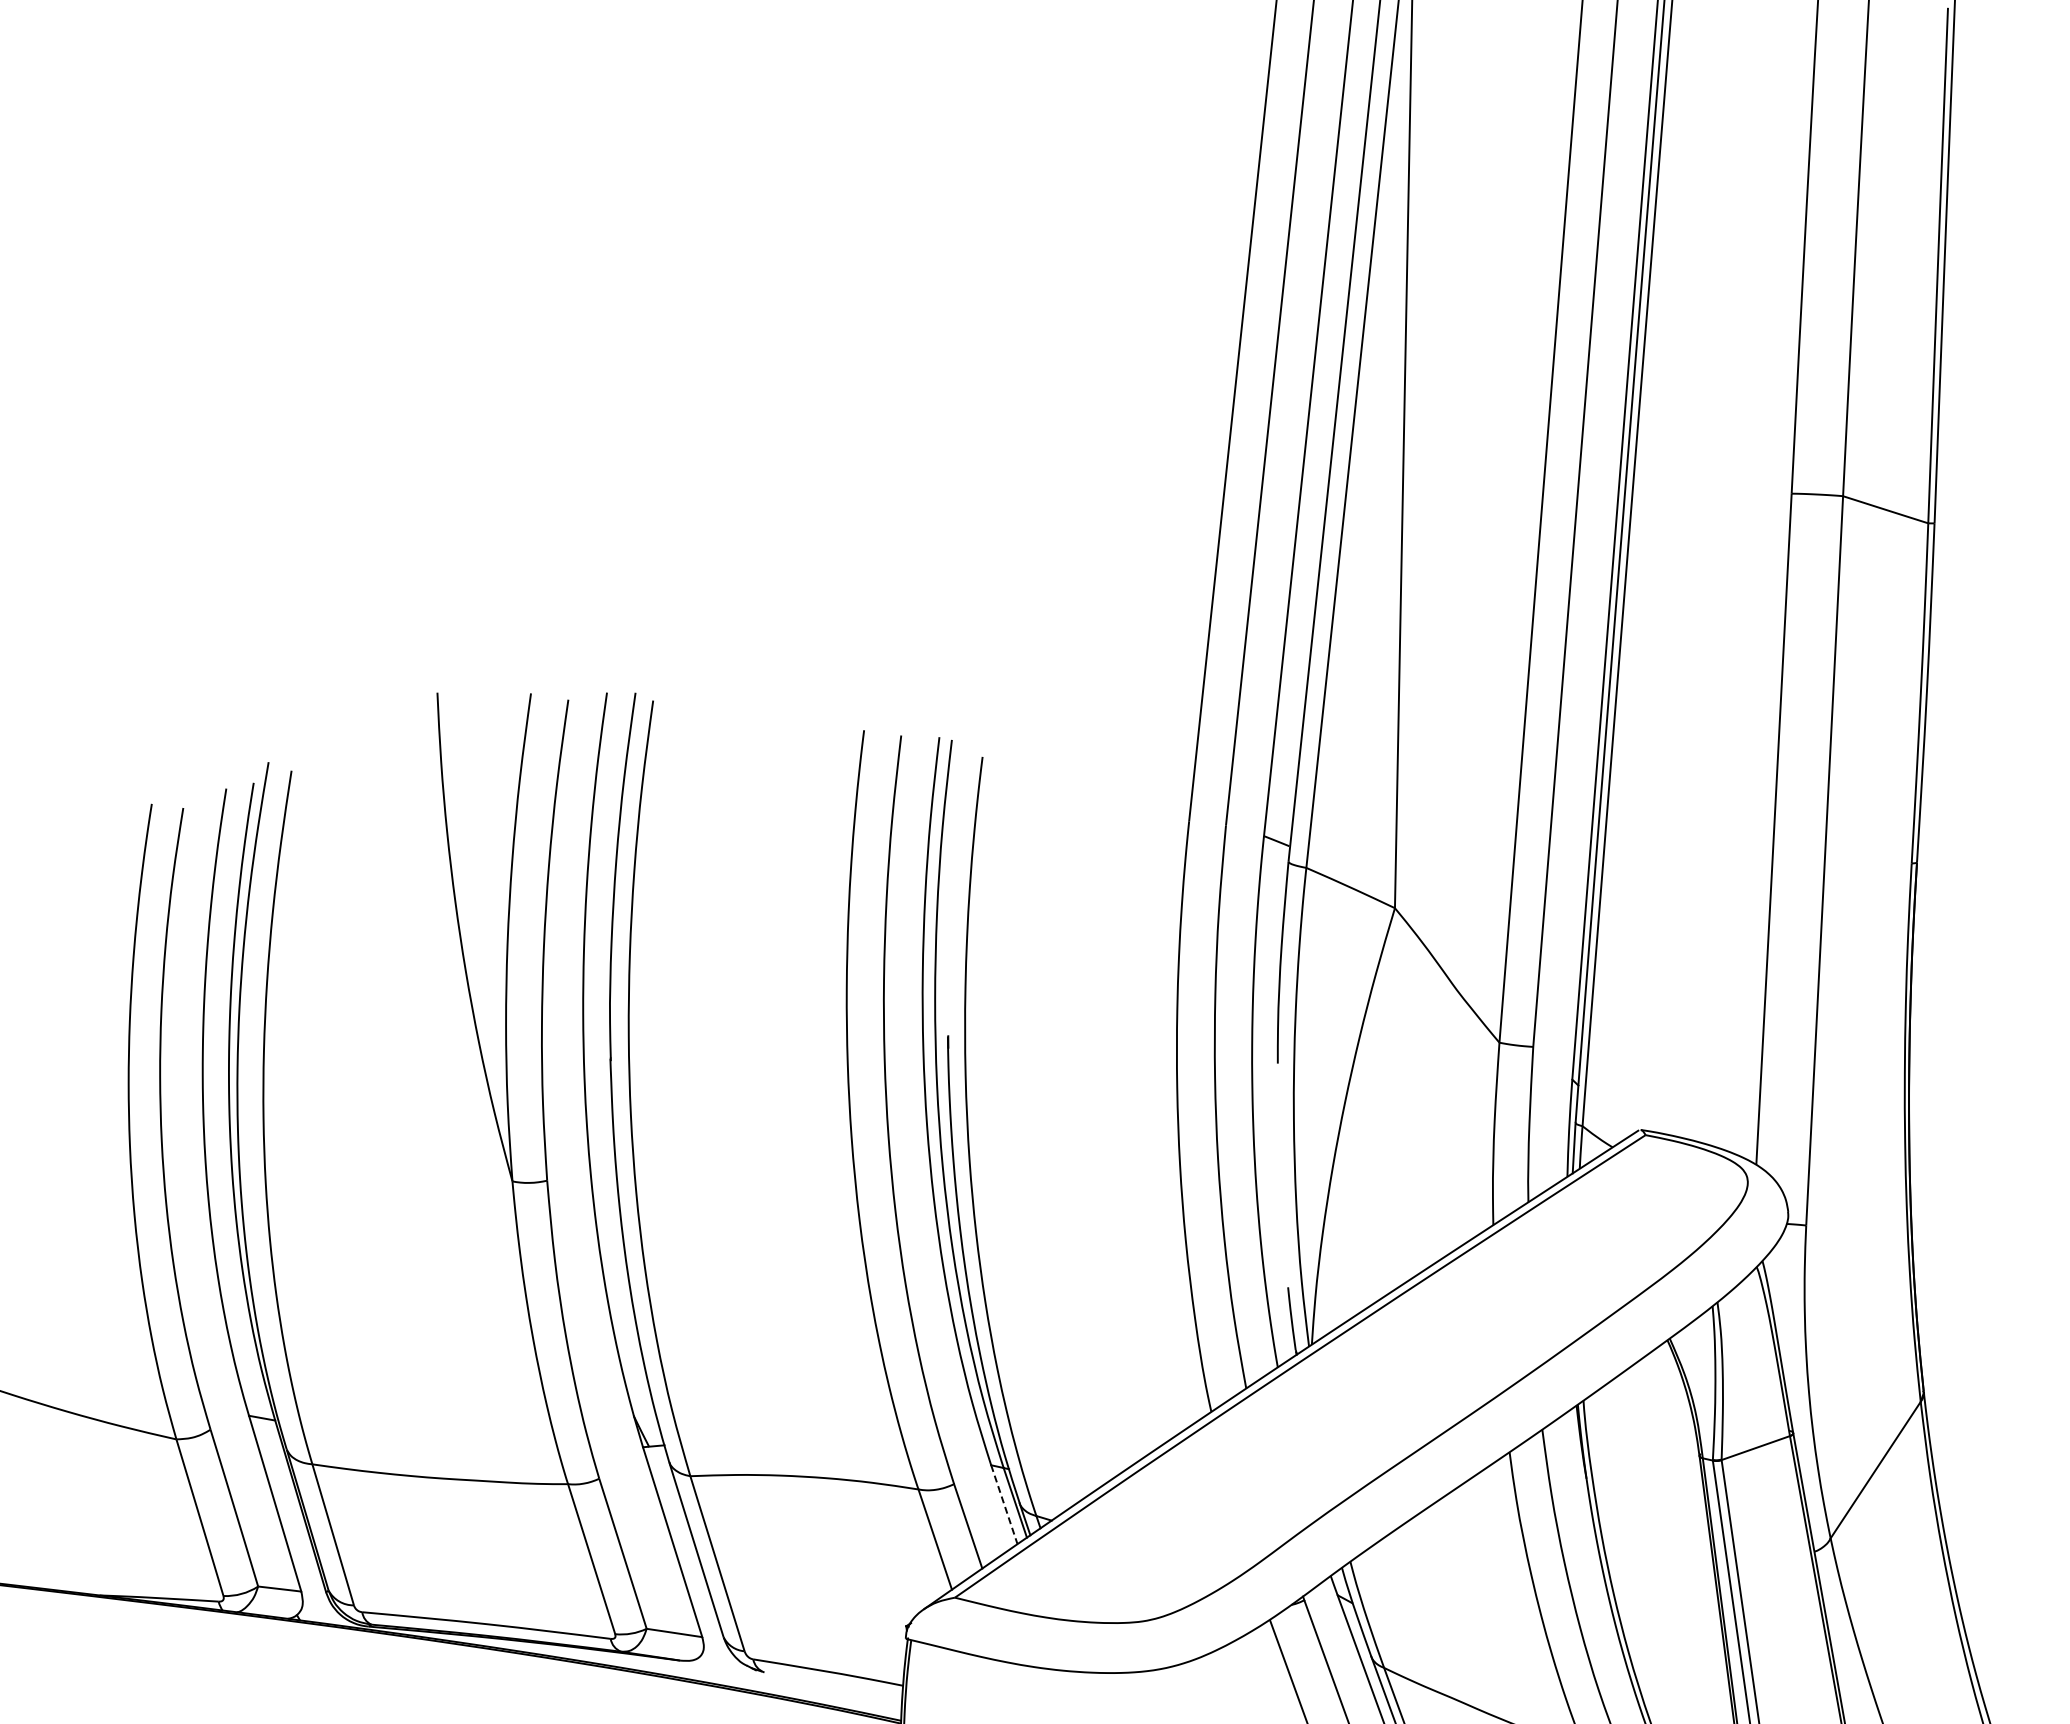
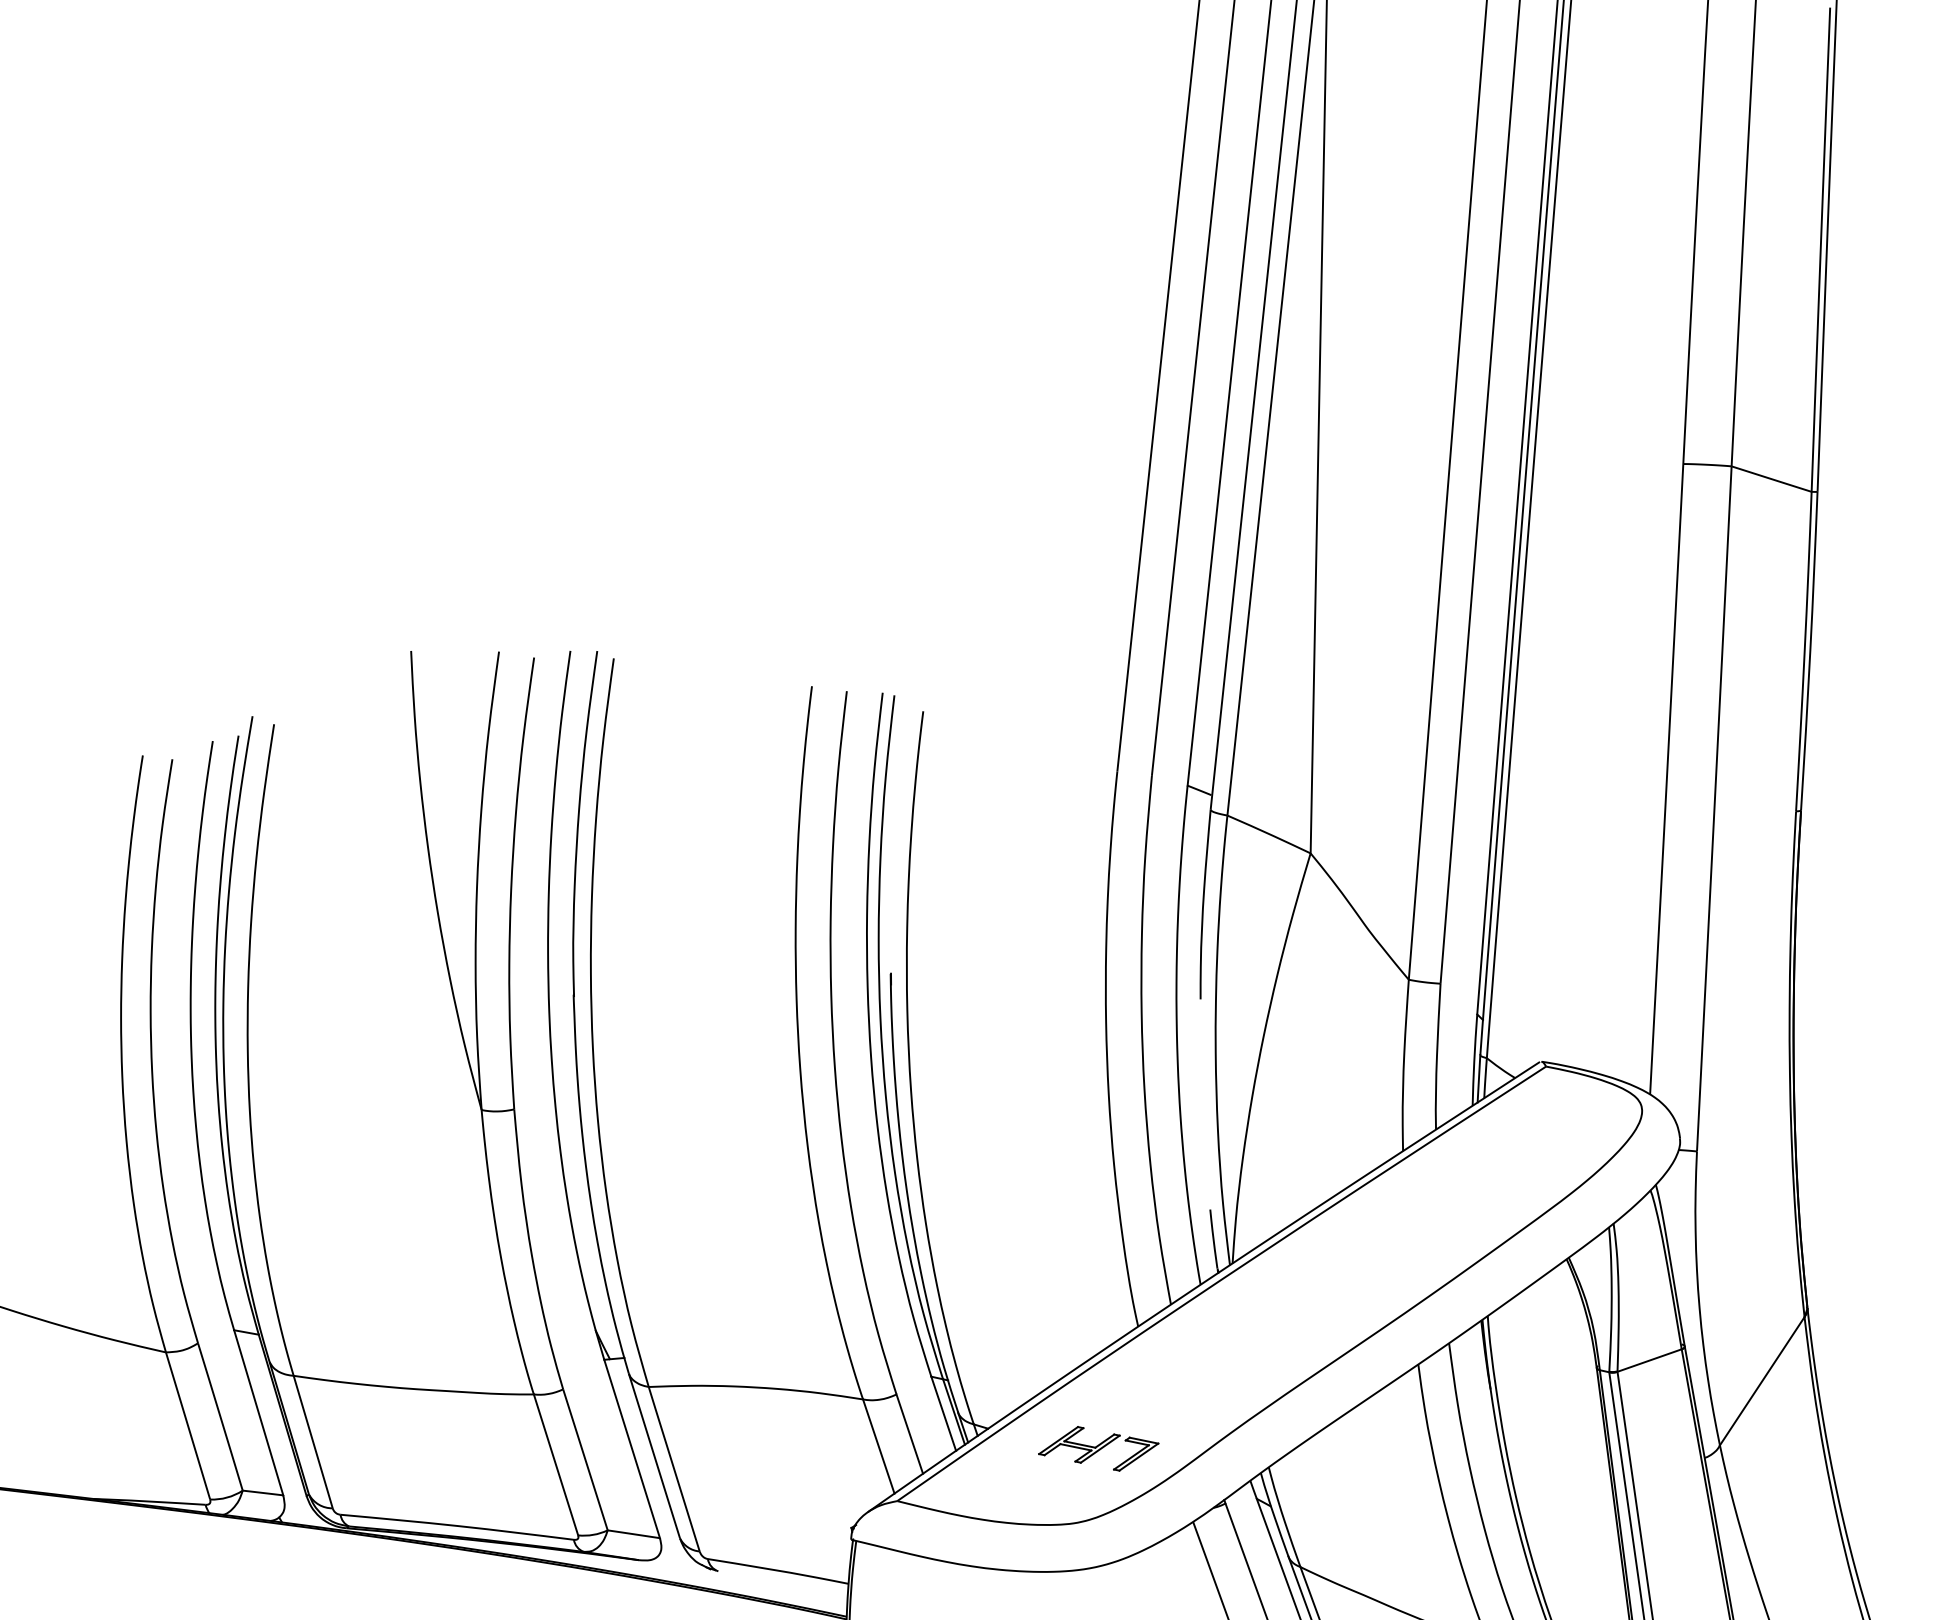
line: (1004, 1504) -> (943, 1413), dashed -> solid
part: (1168, 1541) -> (1097, 1448), added

